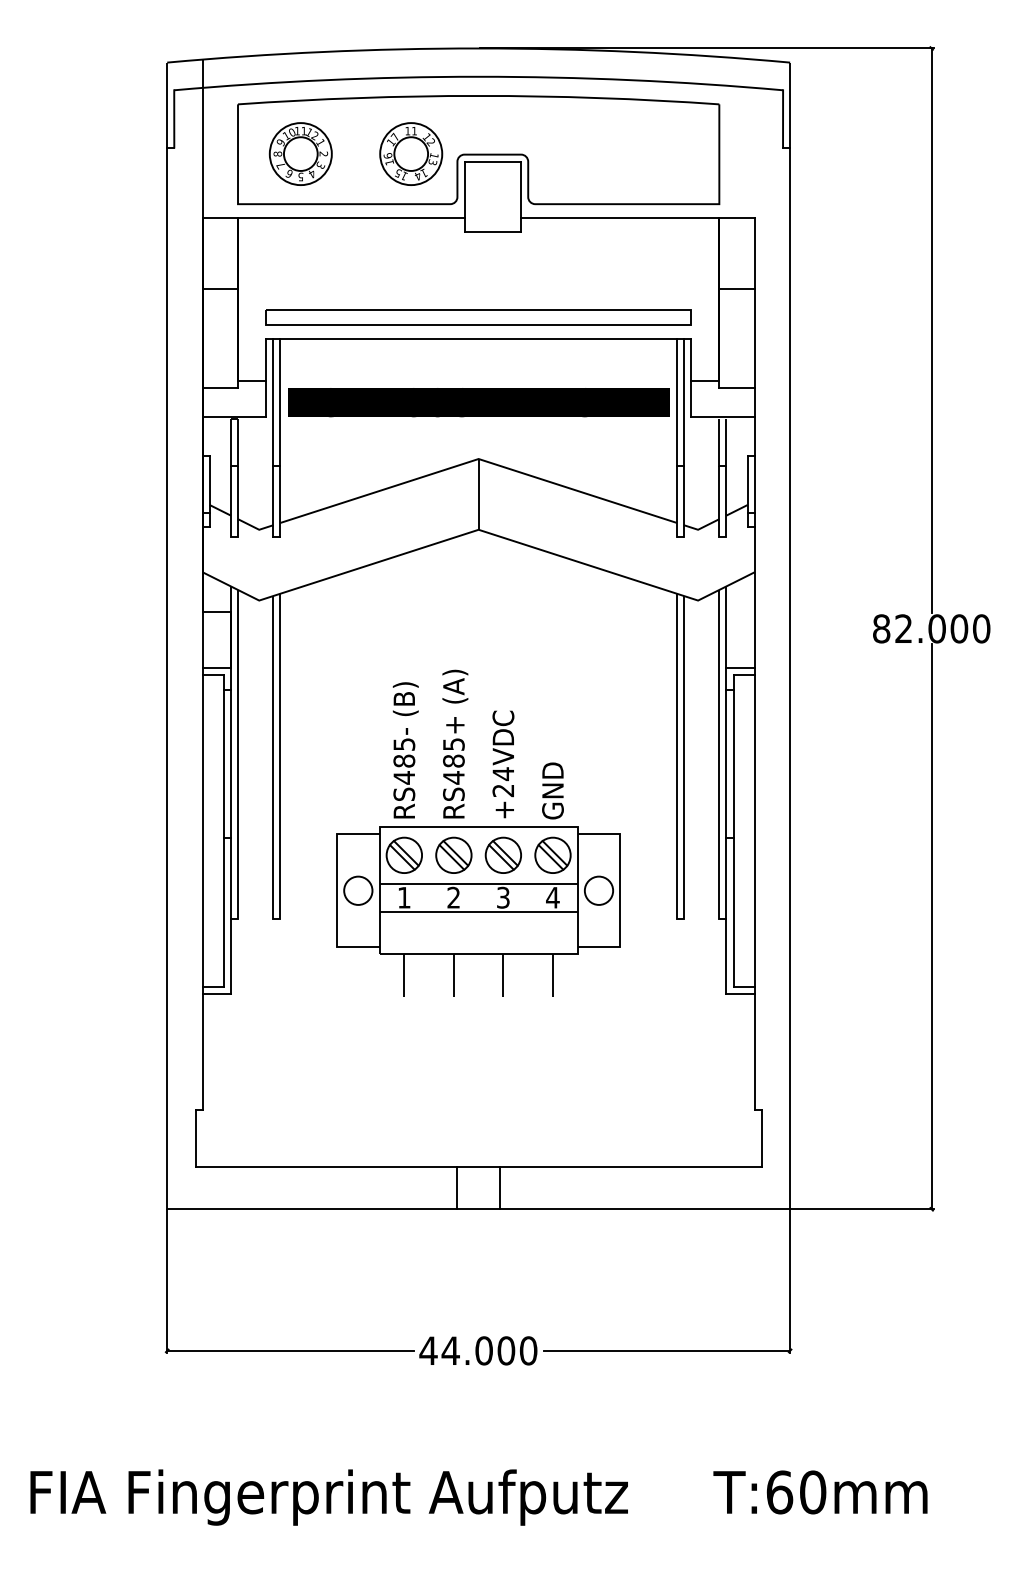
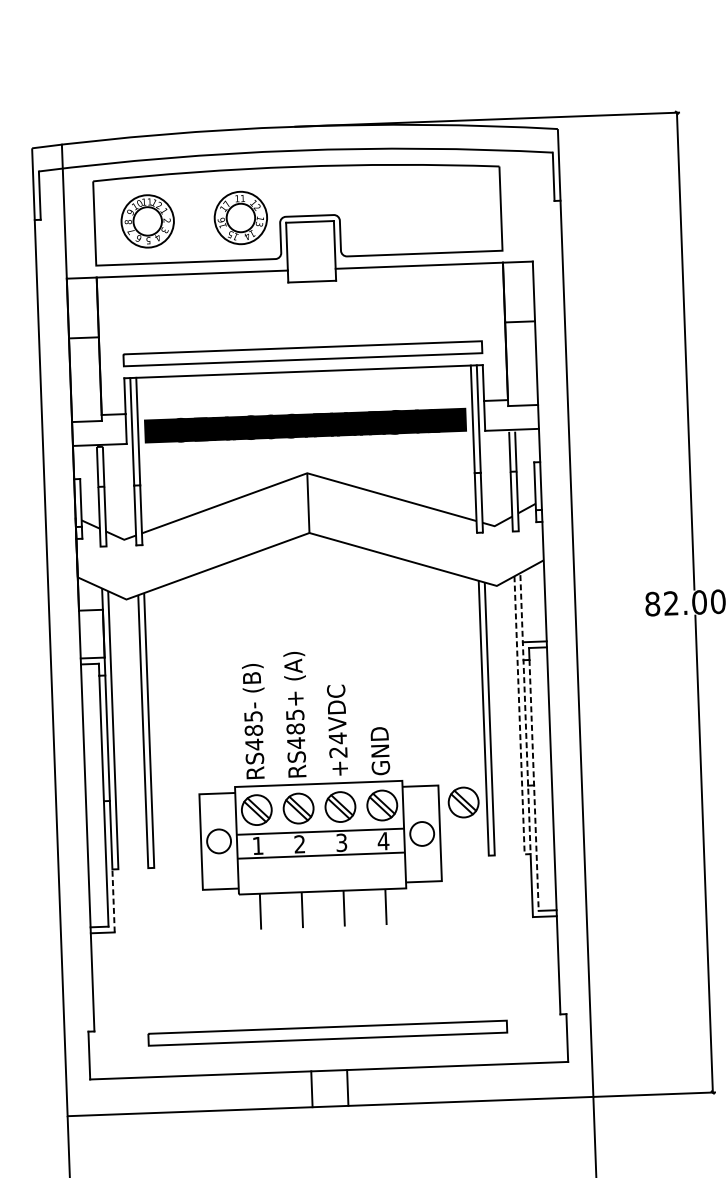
line: (733, 838) -> (534, 785), solid -> dashed
part: (648, 854) -> (462, 801), added
line: (724, 919) -> (529, 854), solid -> dashed
line: (230, 956) -> (113, 900), solid -> dashed
part: (478, 1122) -> (327, 1033), added

